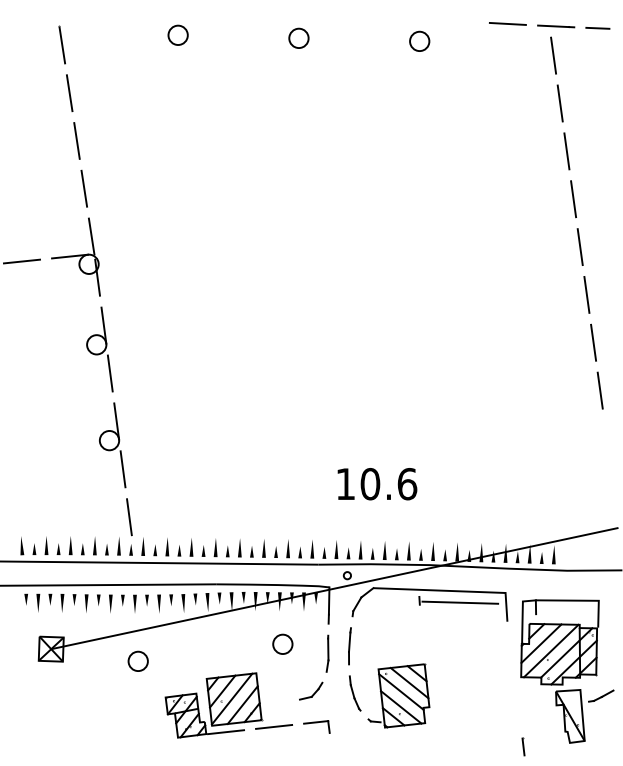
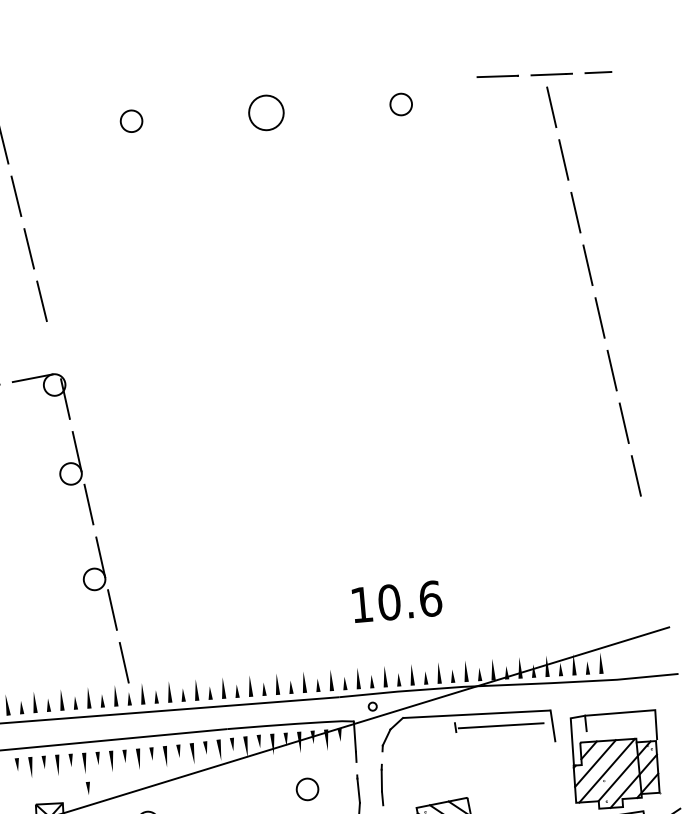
circle: (298, 38) -> (265, 113), size x1.6
line: (91, 236) -> (54, 353), removed
line: (87, 625) -> (88, 787), added

